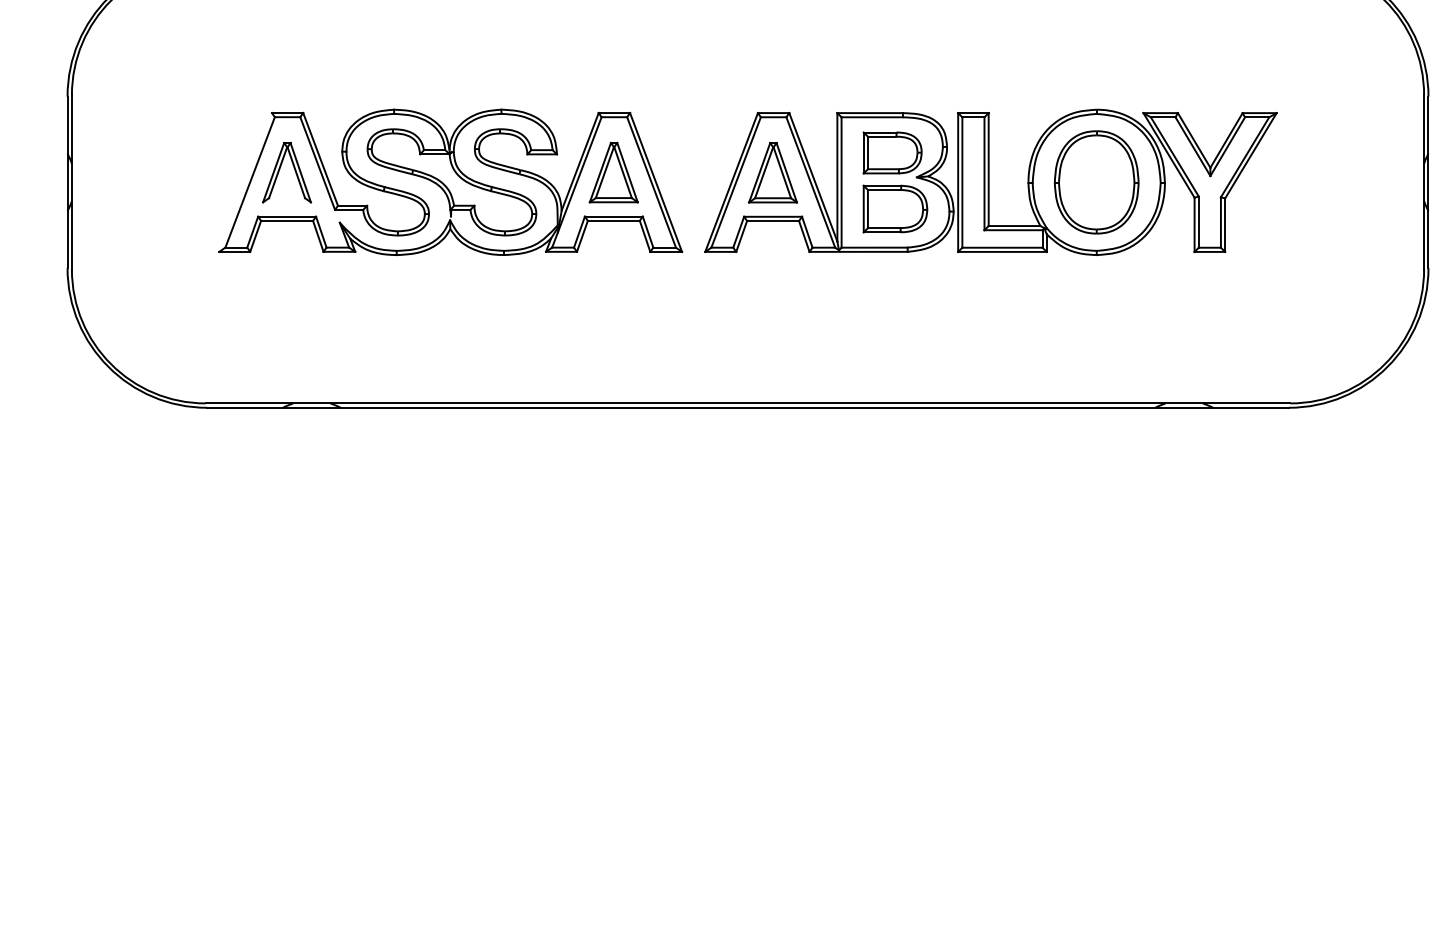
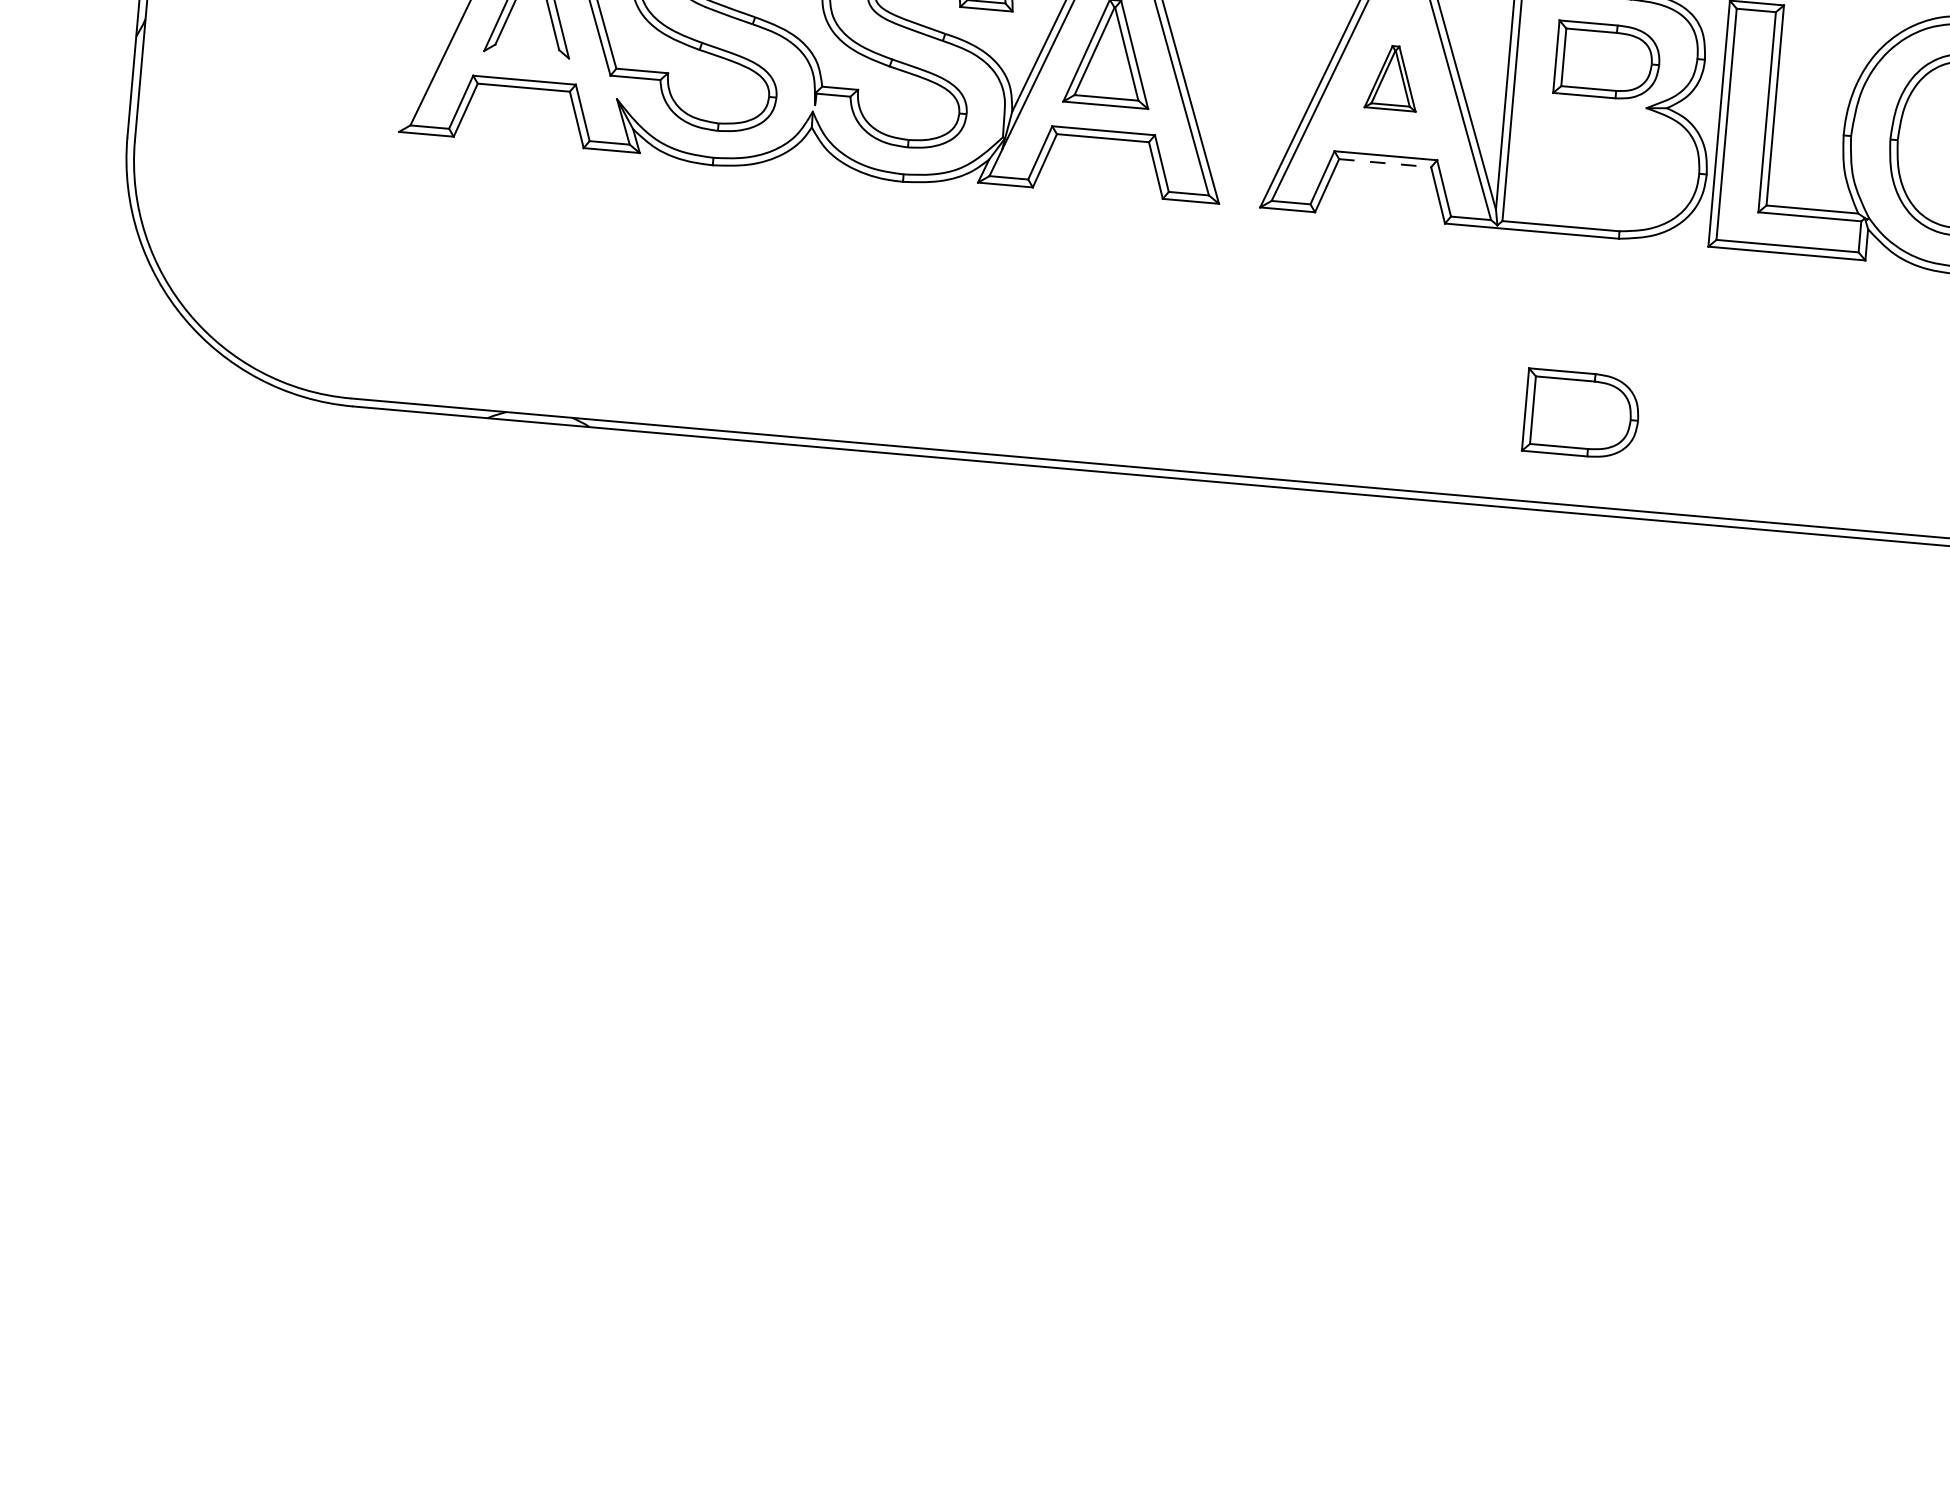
part: (773, 172) -> (1393, 77), size x0.6
part: (895, 208) -> (1581, 413), moved
line: (773, 221) -> (1385, 164), solid -> dashed

